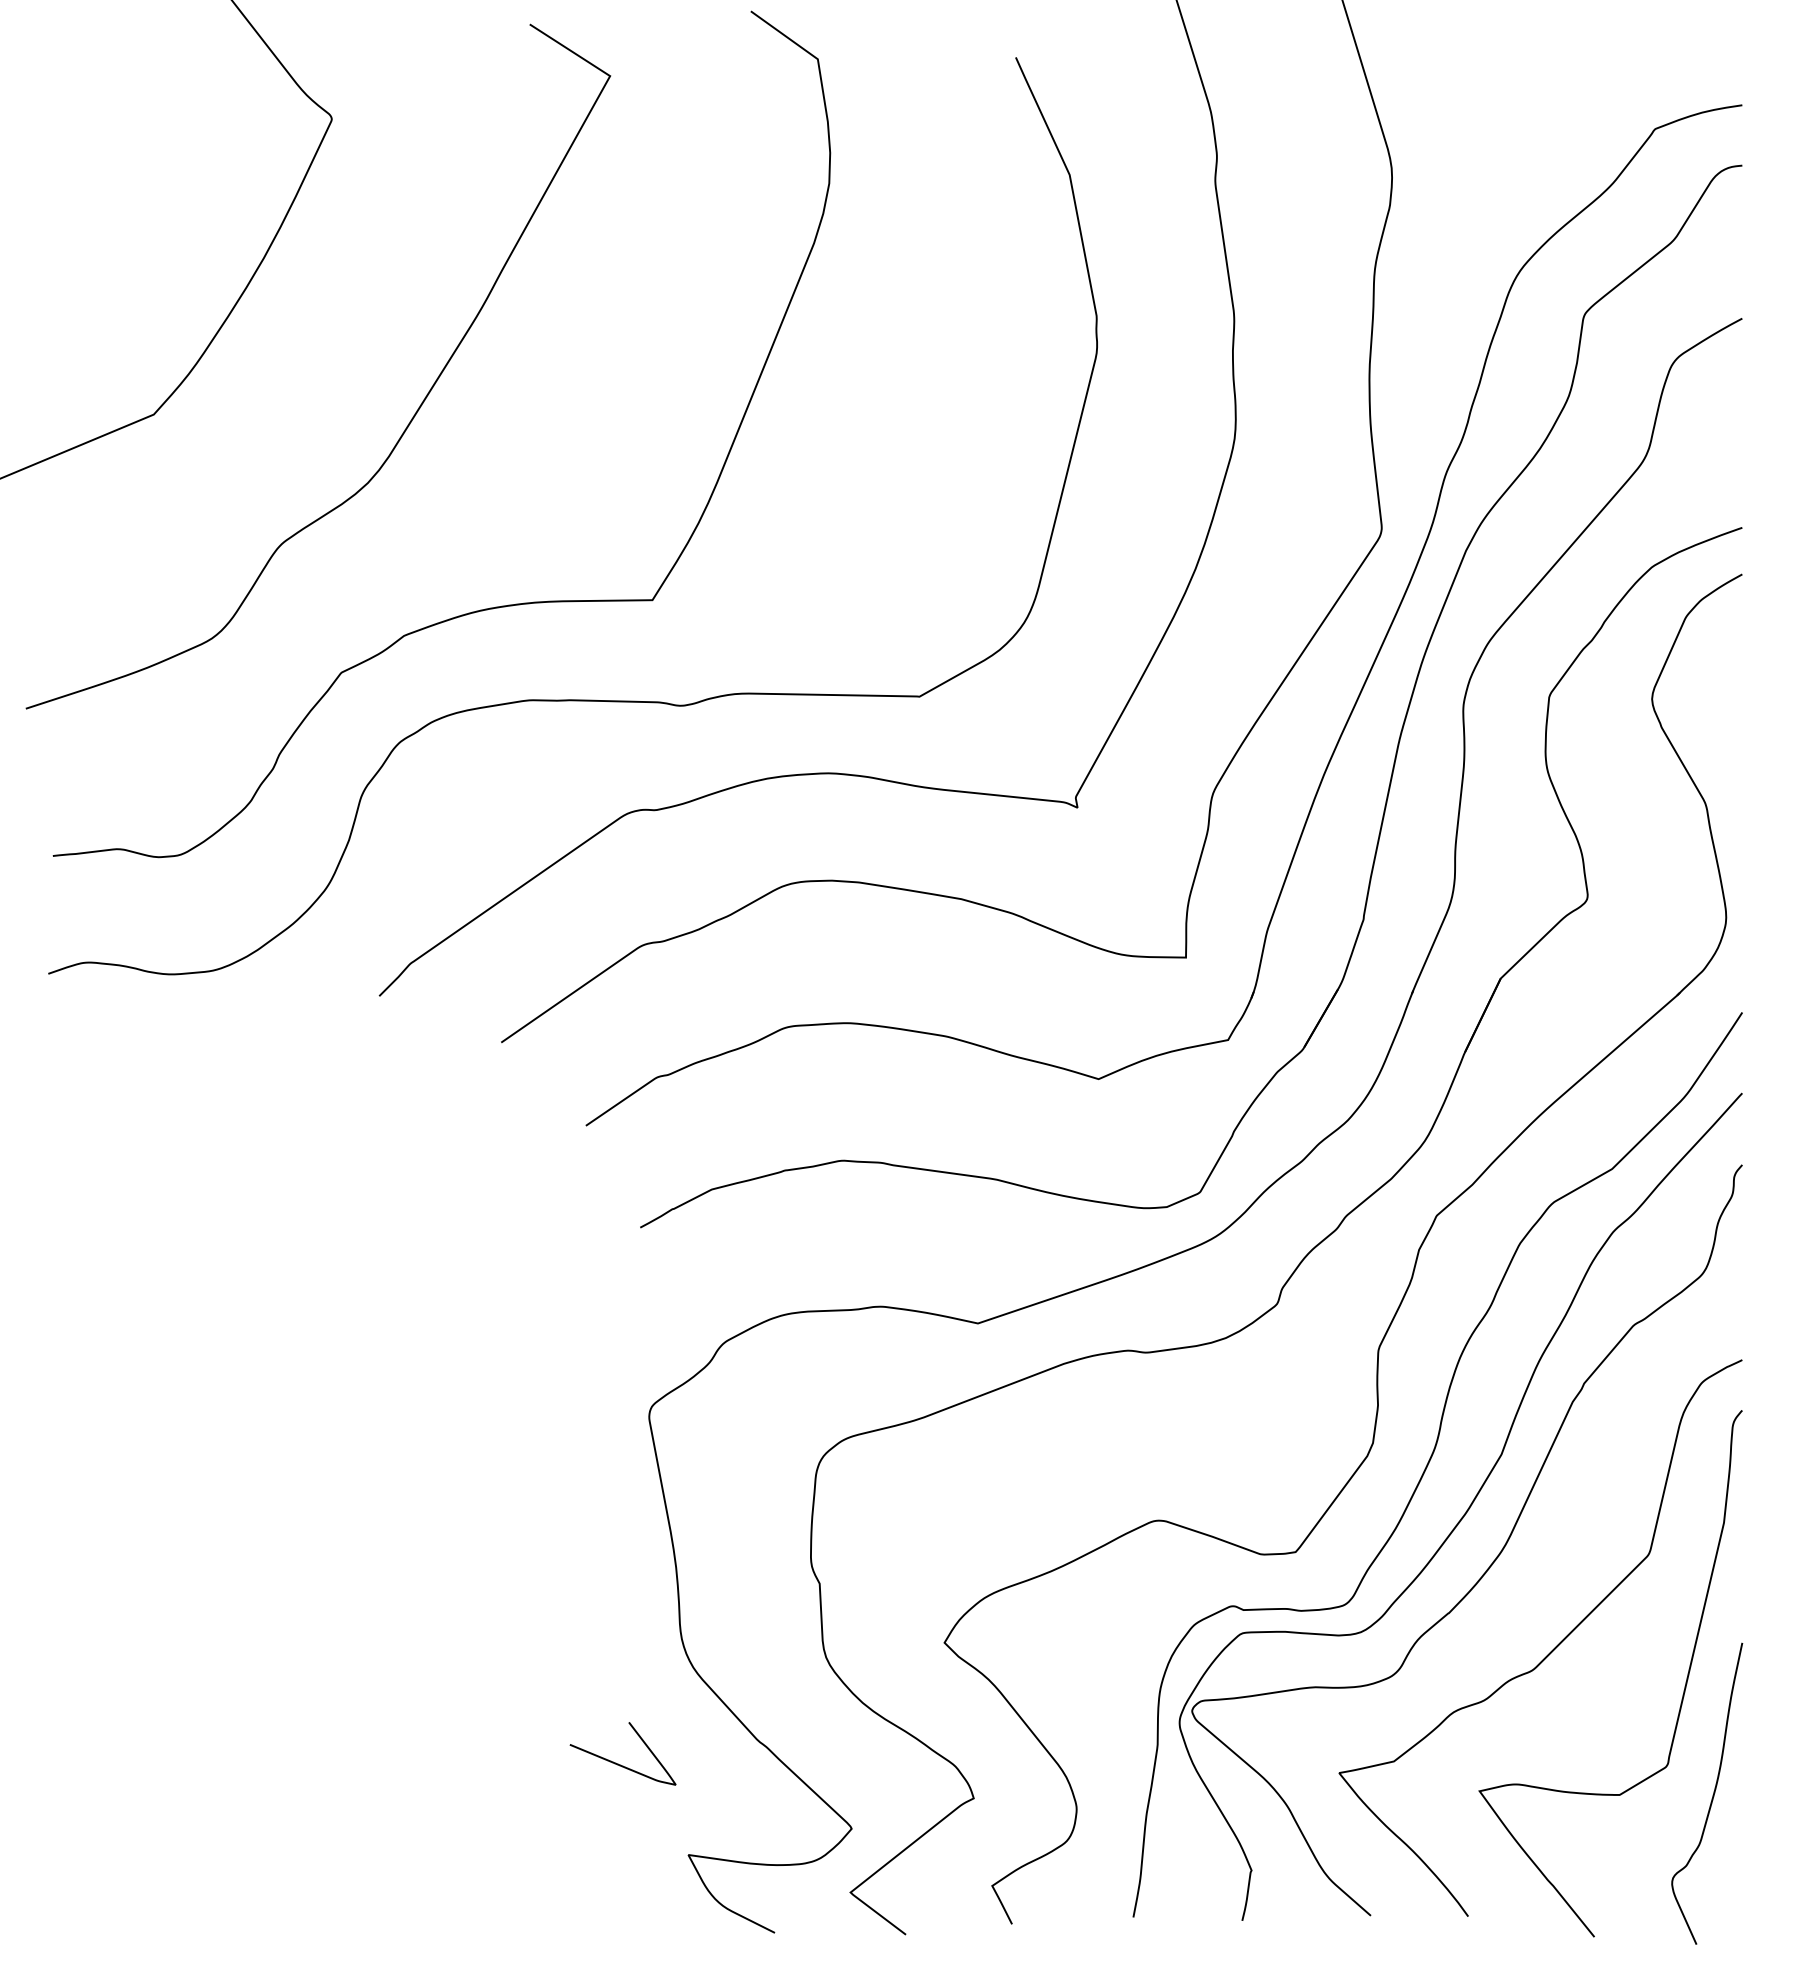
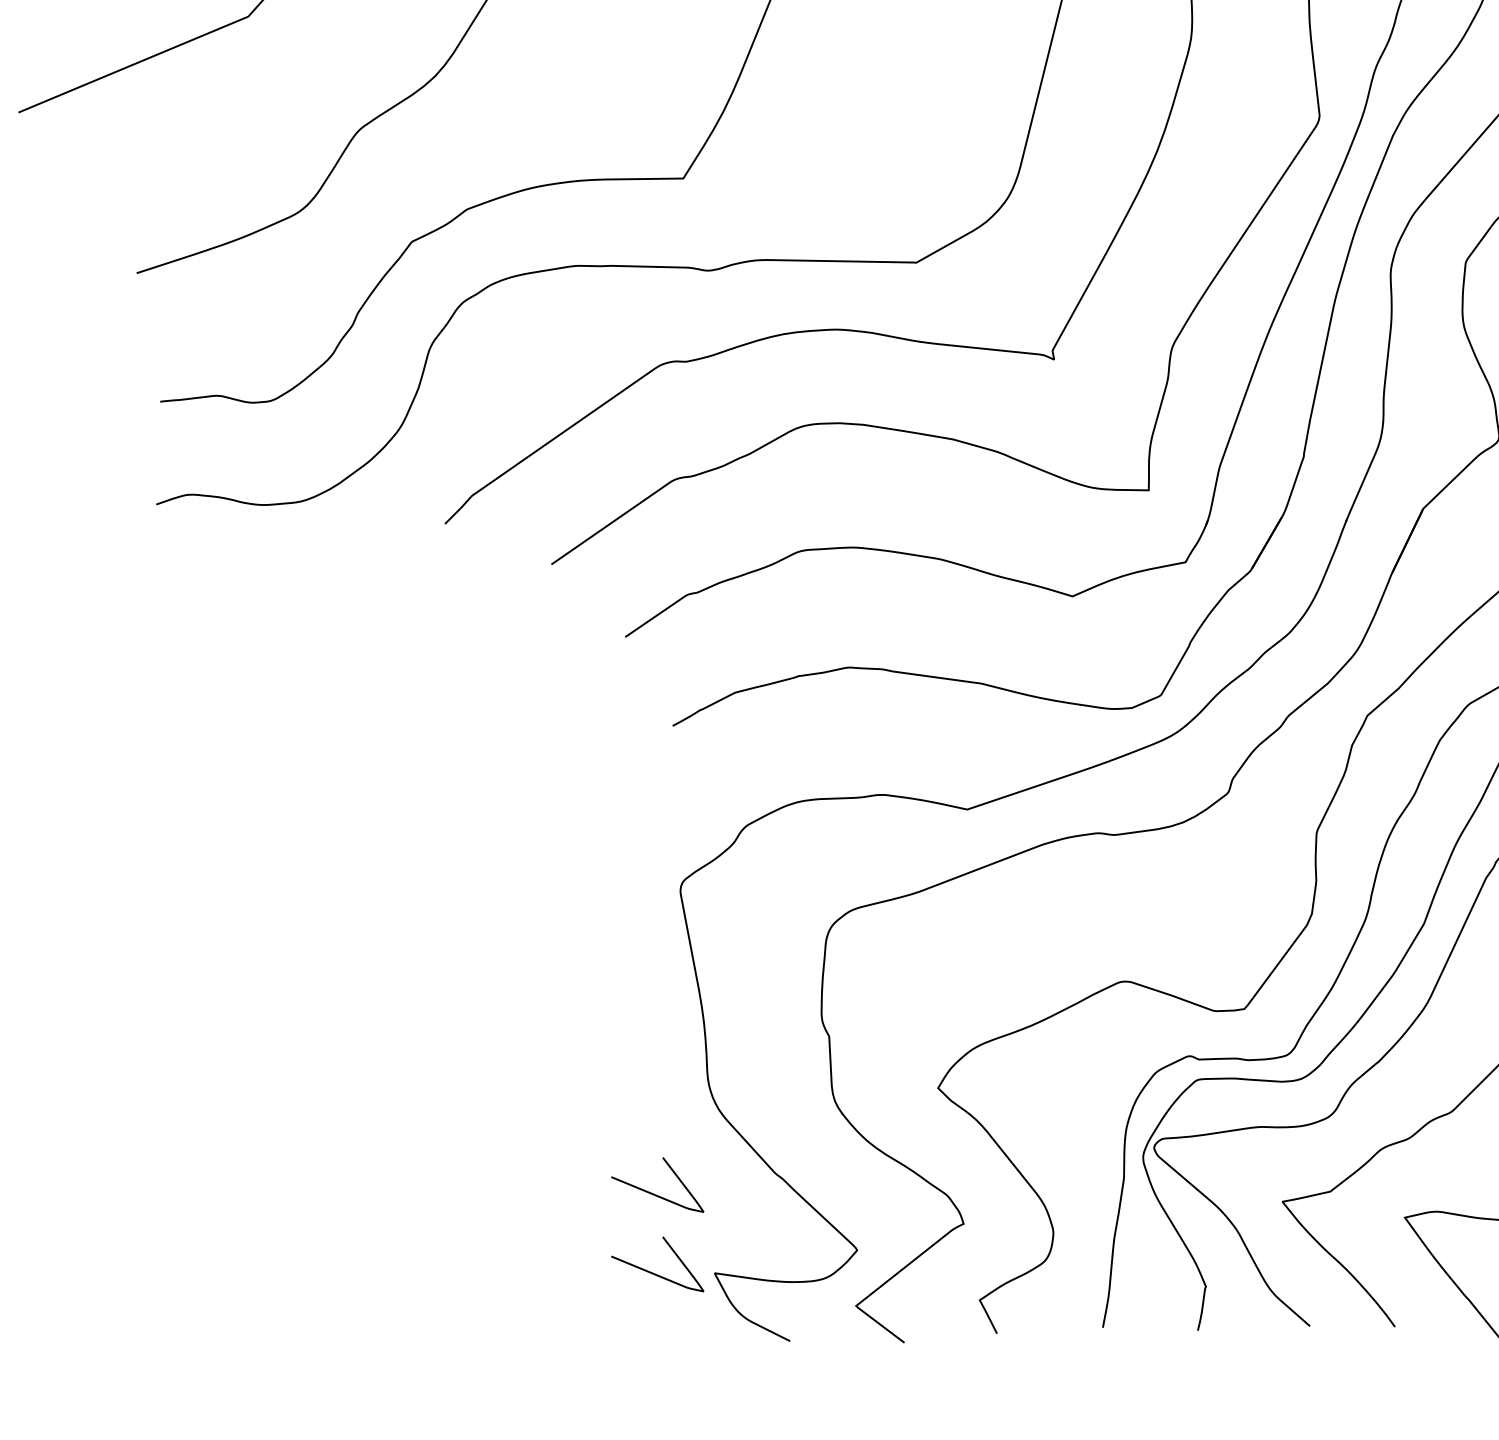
curve: (618, 1854) -> (653, 1272), added

